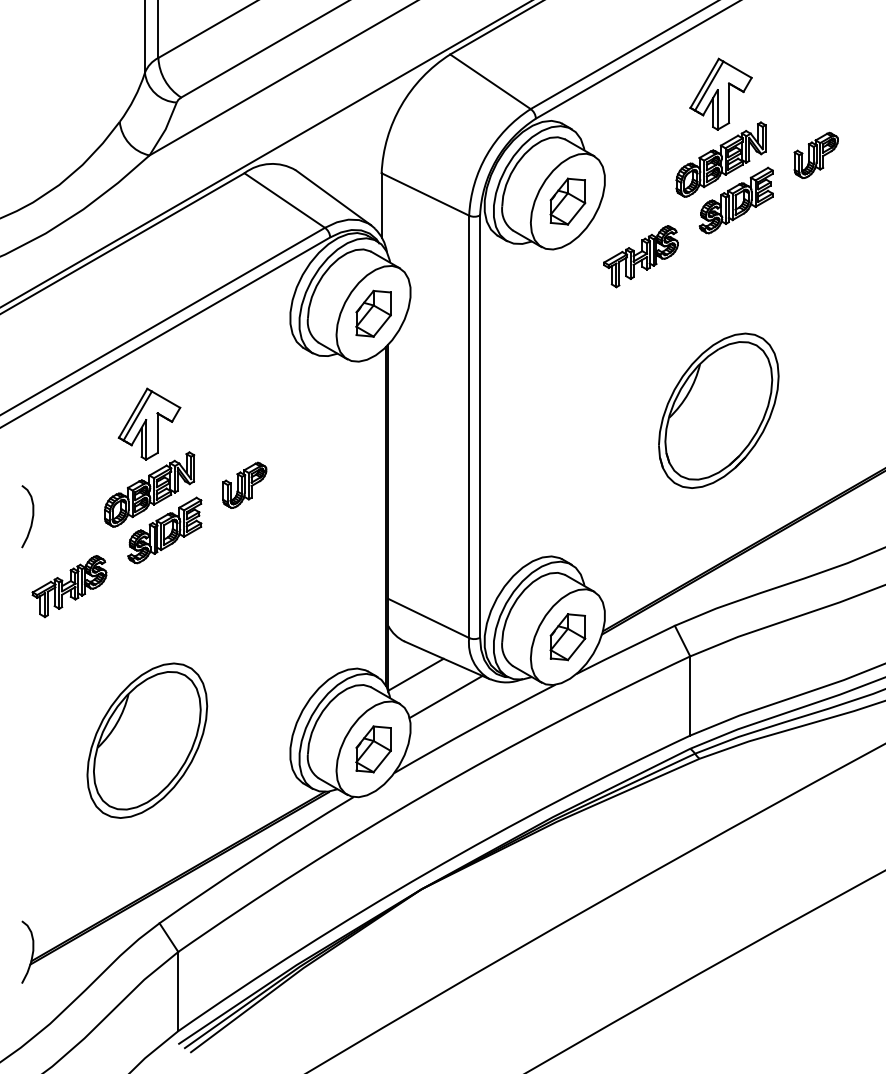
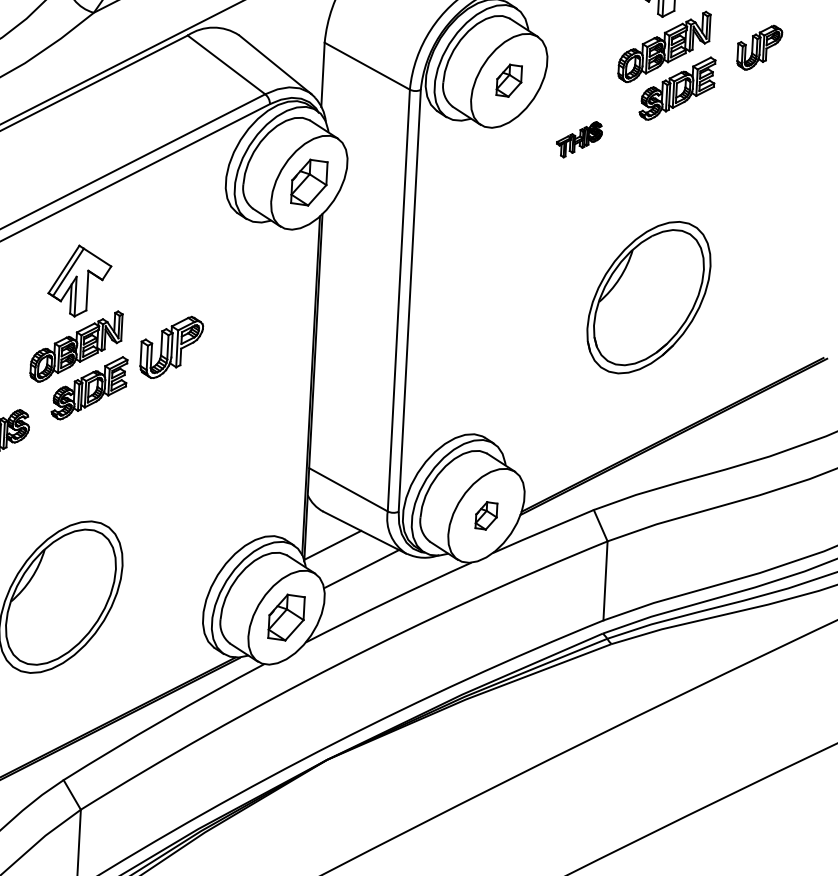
part: (567, 201) -> (508, 80), size x0.7
part: (640, 256) -> (578, 139), size x0.6
part: (244, 484) -> (171, 346), size x1.4
part: (567, 637) -> (486, 516), size x0.6

